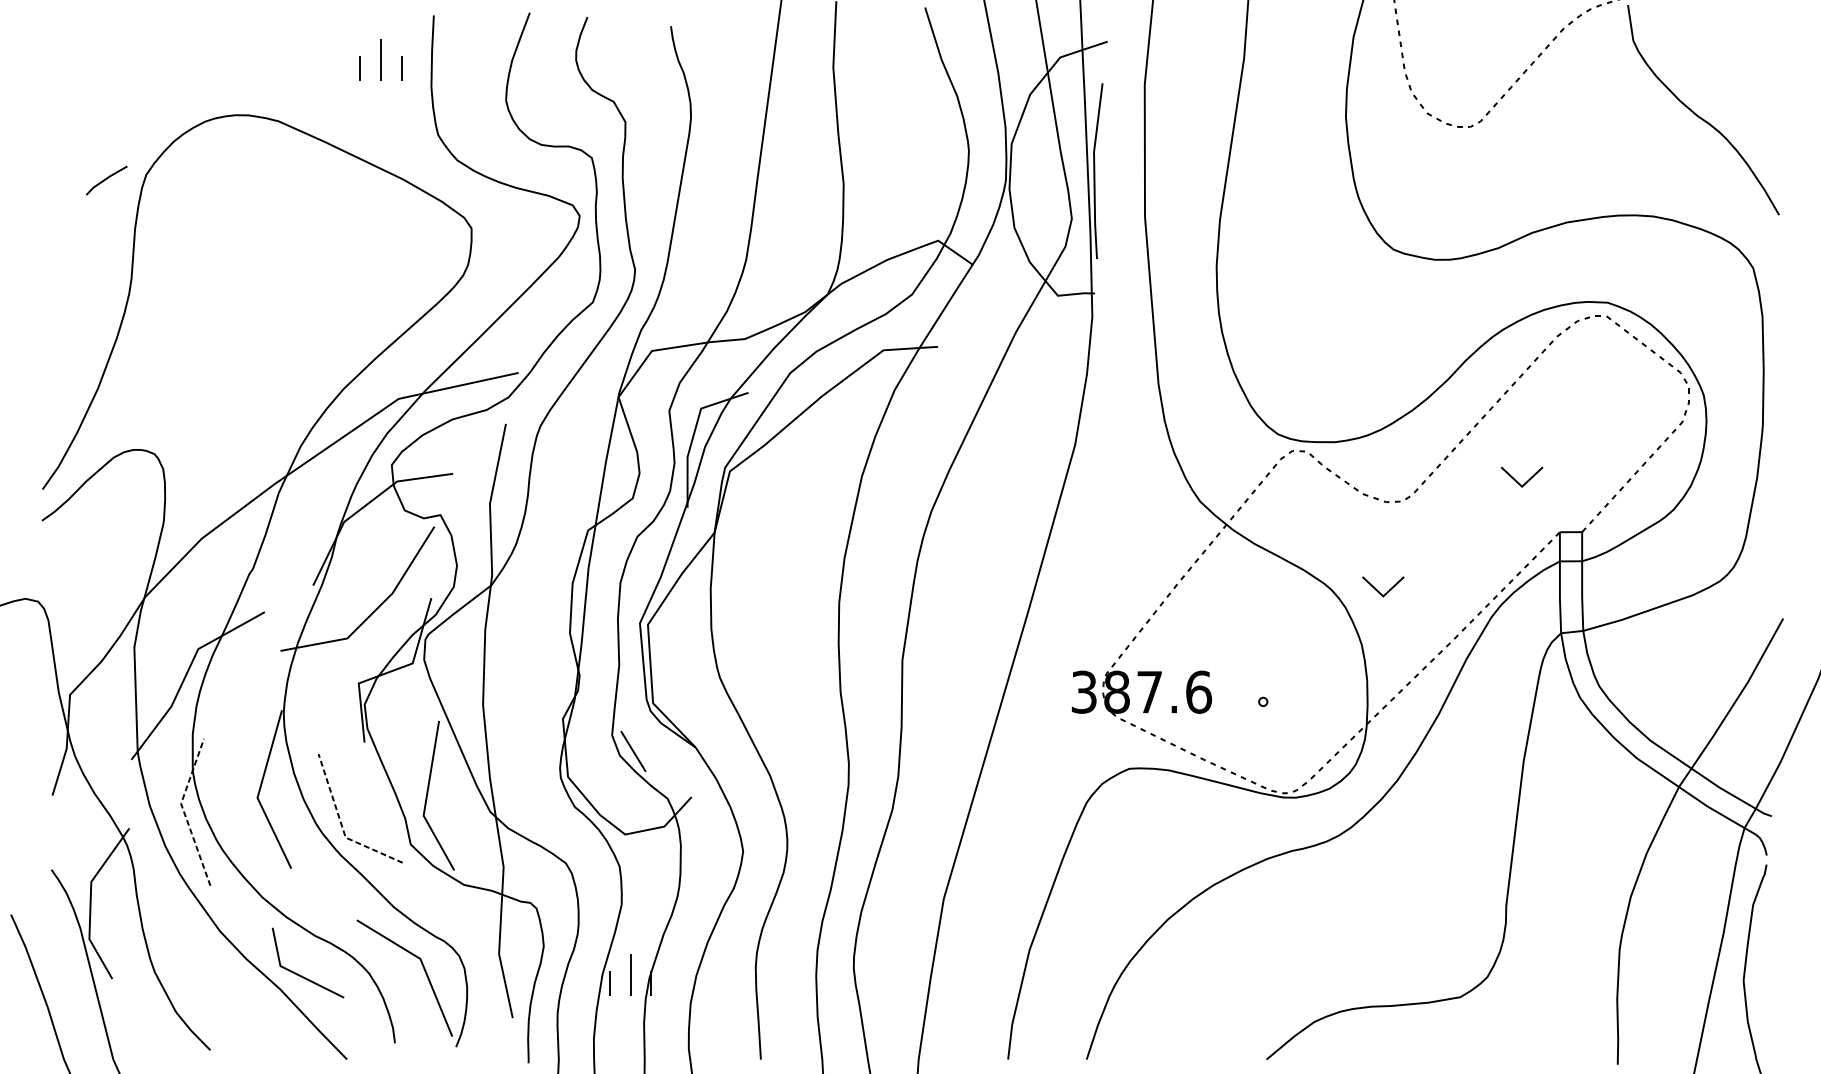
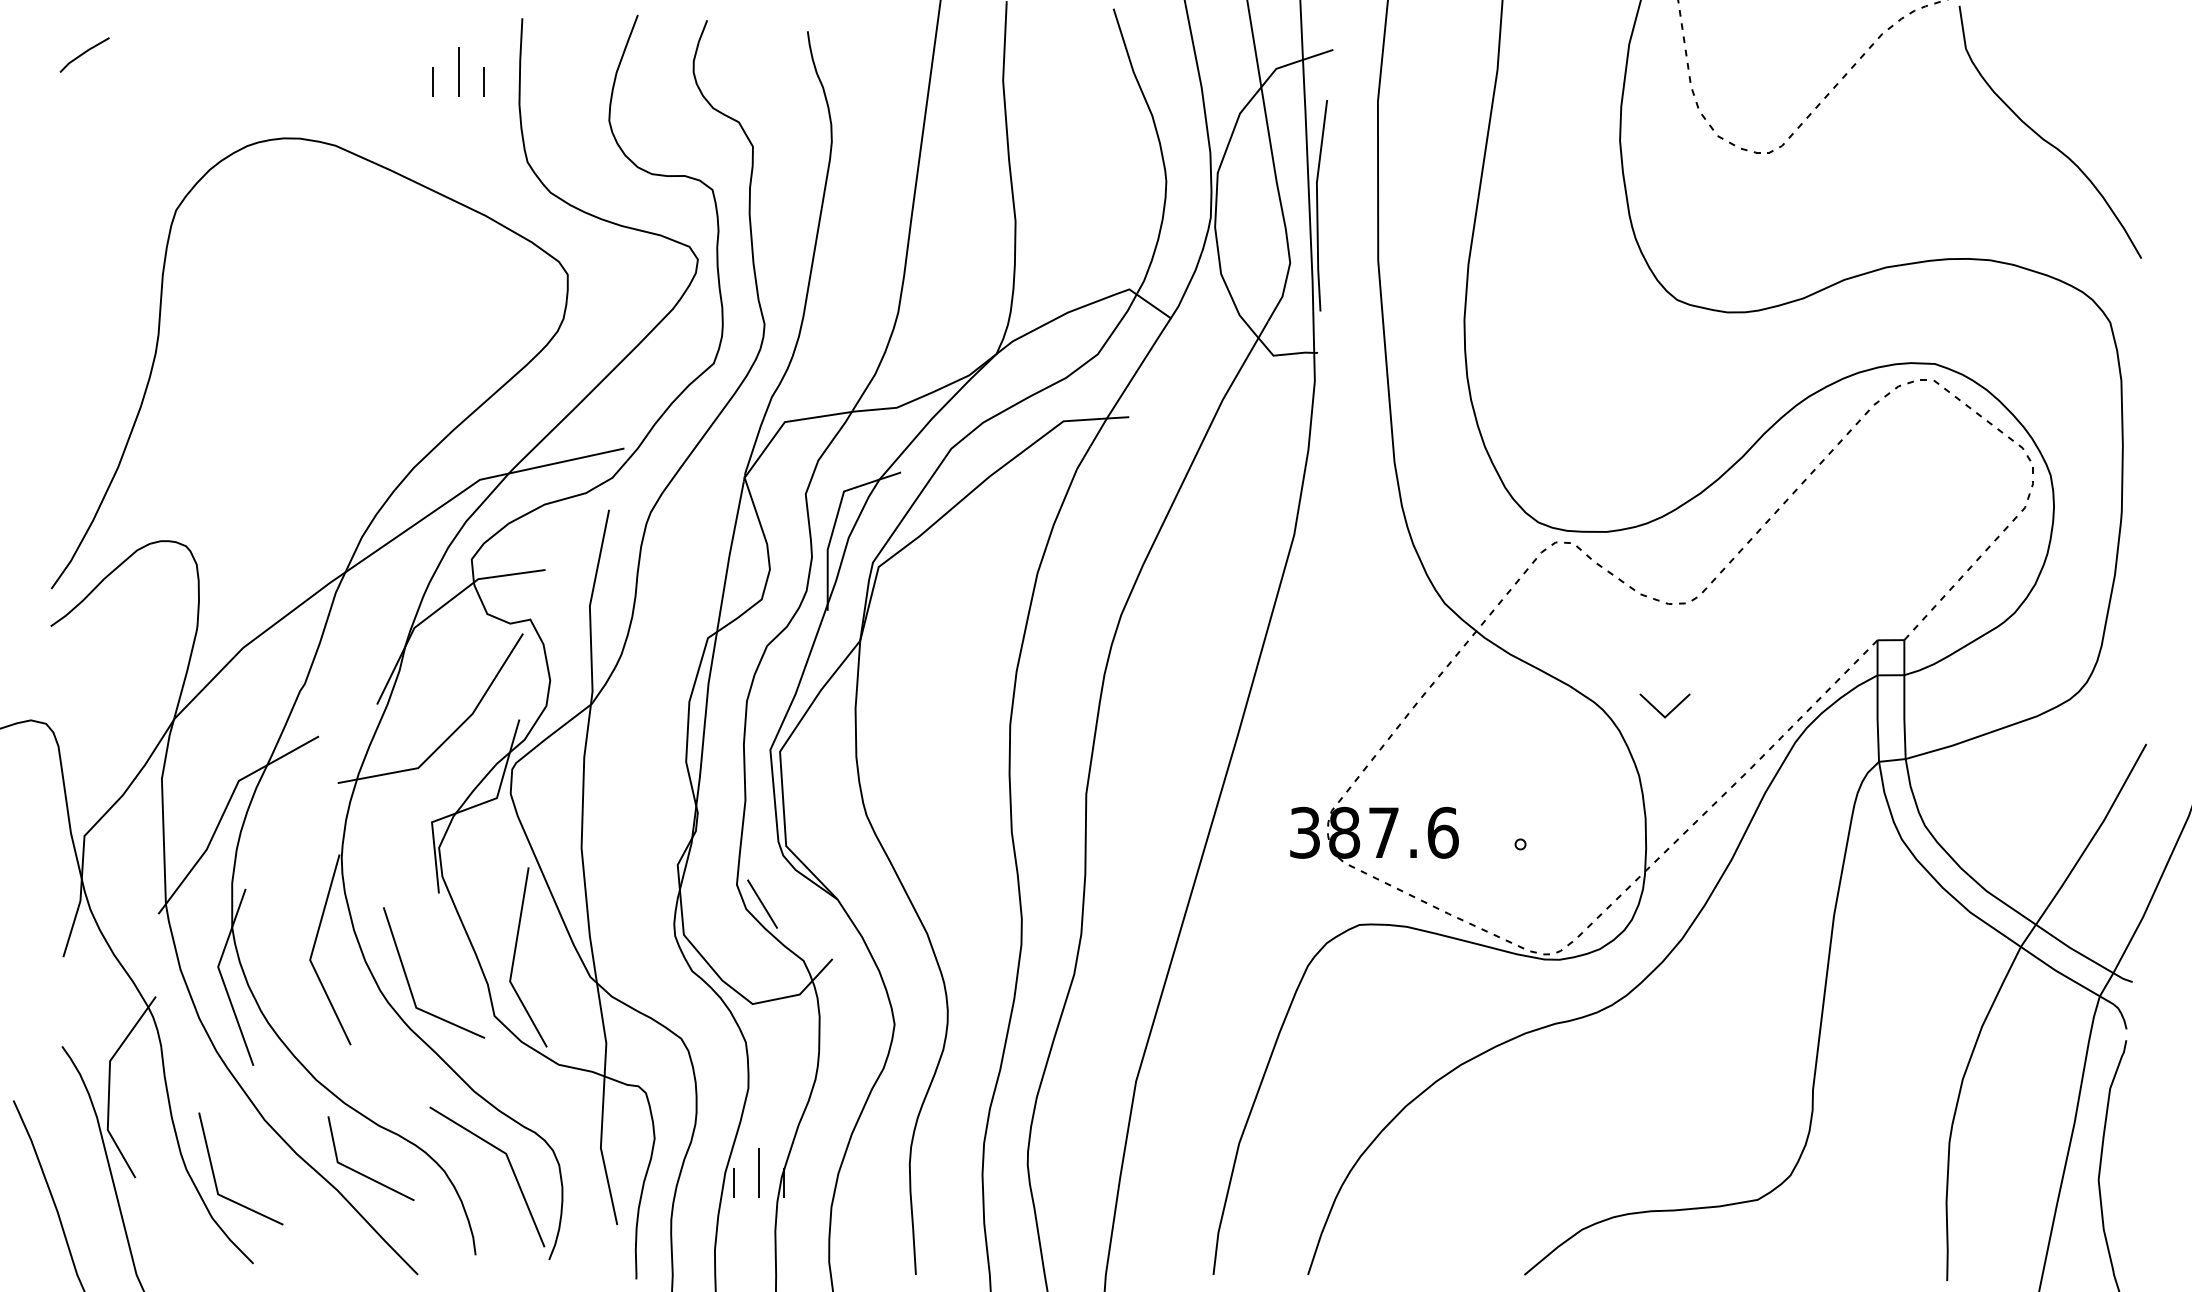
line: (106, 179) -> (84, 53), moved
part: (1517, 480) -> (1826, 578), removed
line: (183, 810) -> (221, 975), dashed -> solid
line: (341, 825) -> (411, 993), dashed -> solid
line: (178, 975) -> (214, 1173), added

